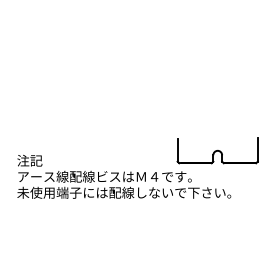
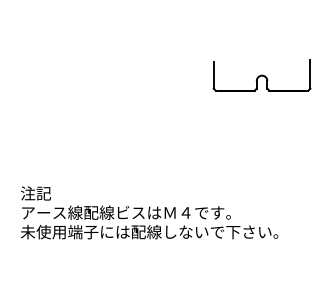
part: (217, 150) -> (261, 75), moved

